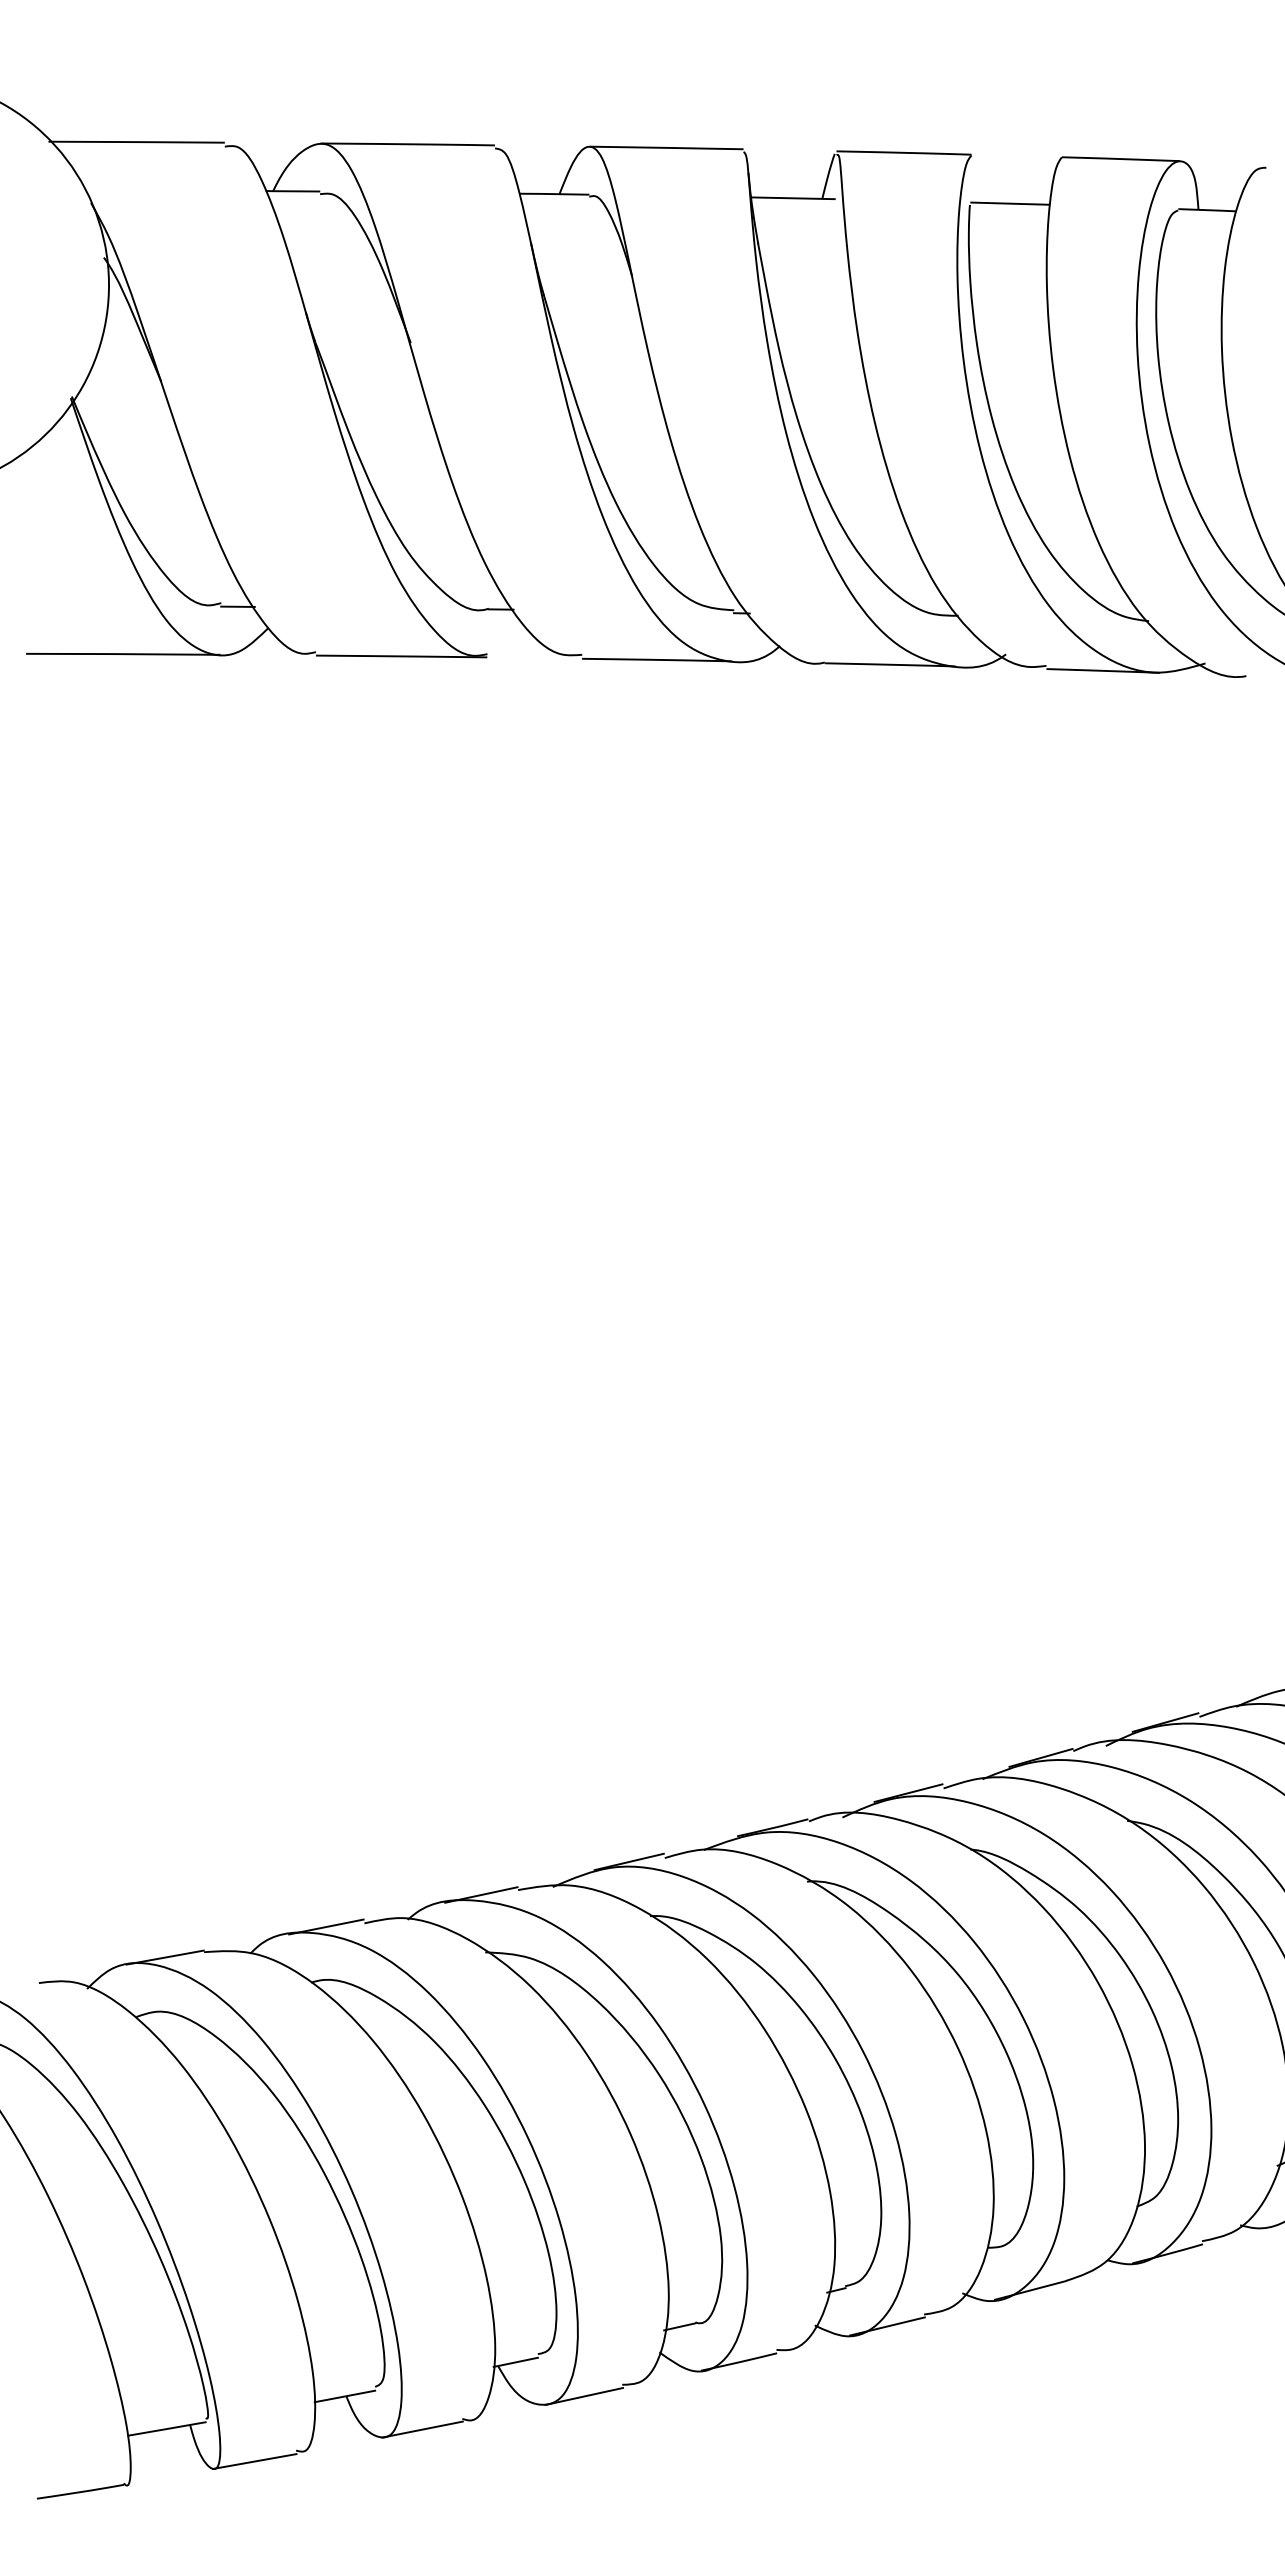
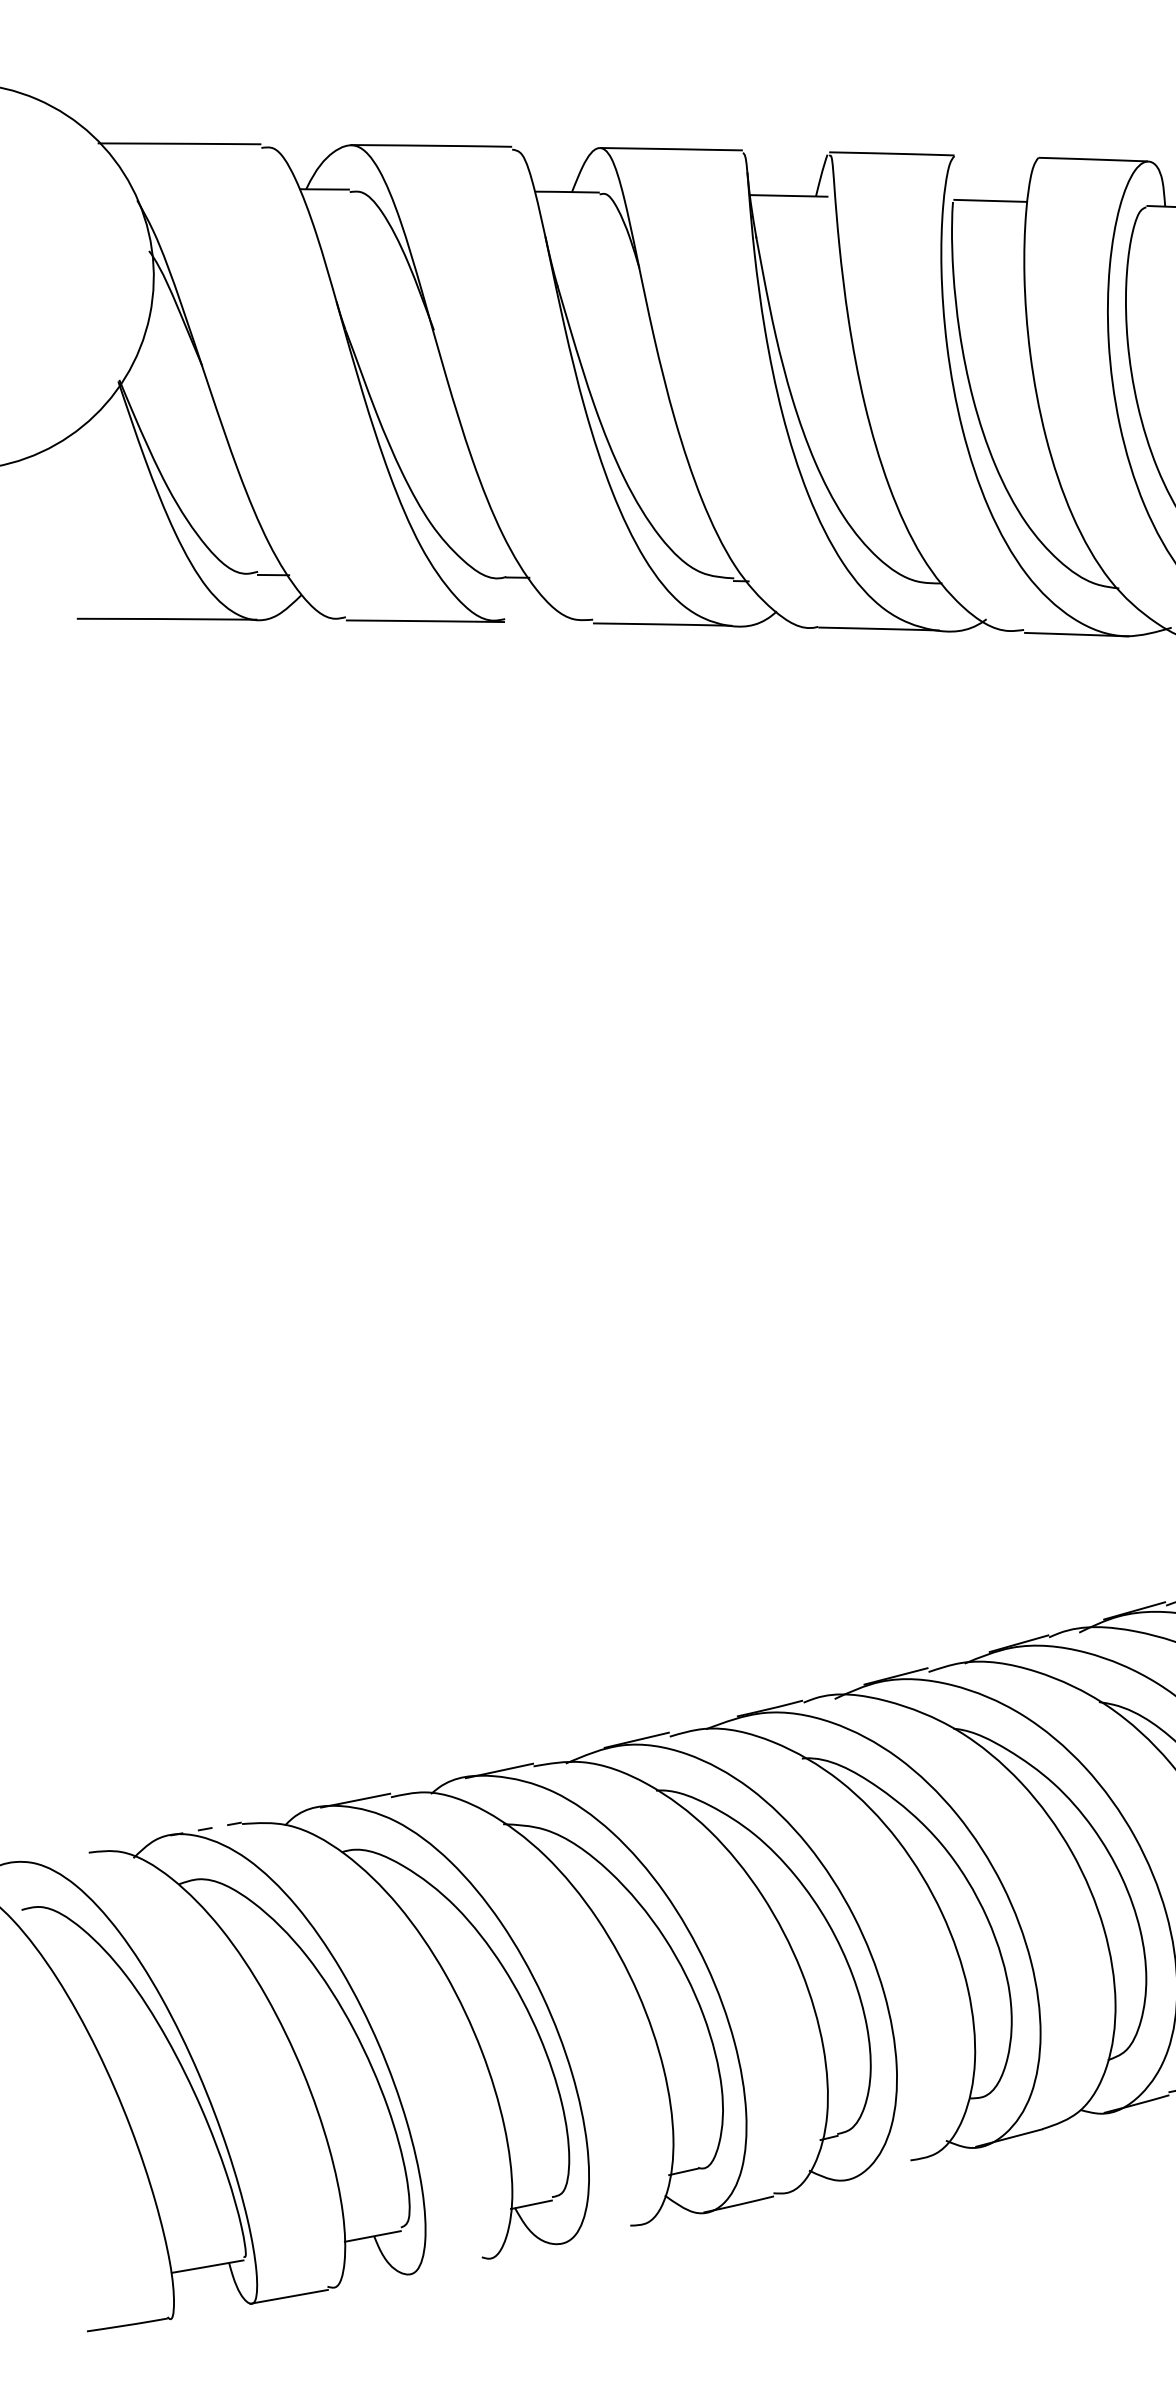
line: (164, 1957) -> (205, 1828), solid -> dashed
line: (887, 2326) -> (876, 2171), removed
line: (584, 2395) -> (595, 2235), removed
line: (422, 2429) -> (444, 2267), removed

